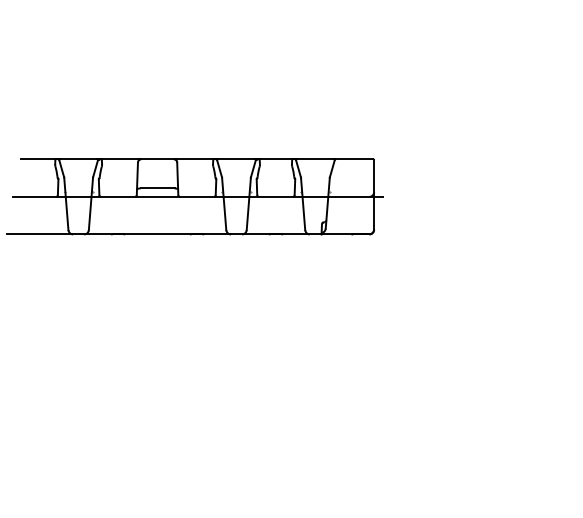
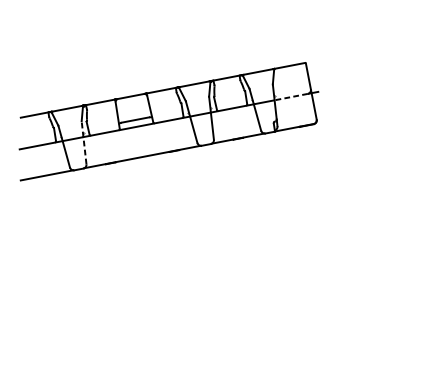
line: (348, 196) -> (290, 96), solid -> dashed
line: (91, 203) -> (84, 142), solid -> dashed

